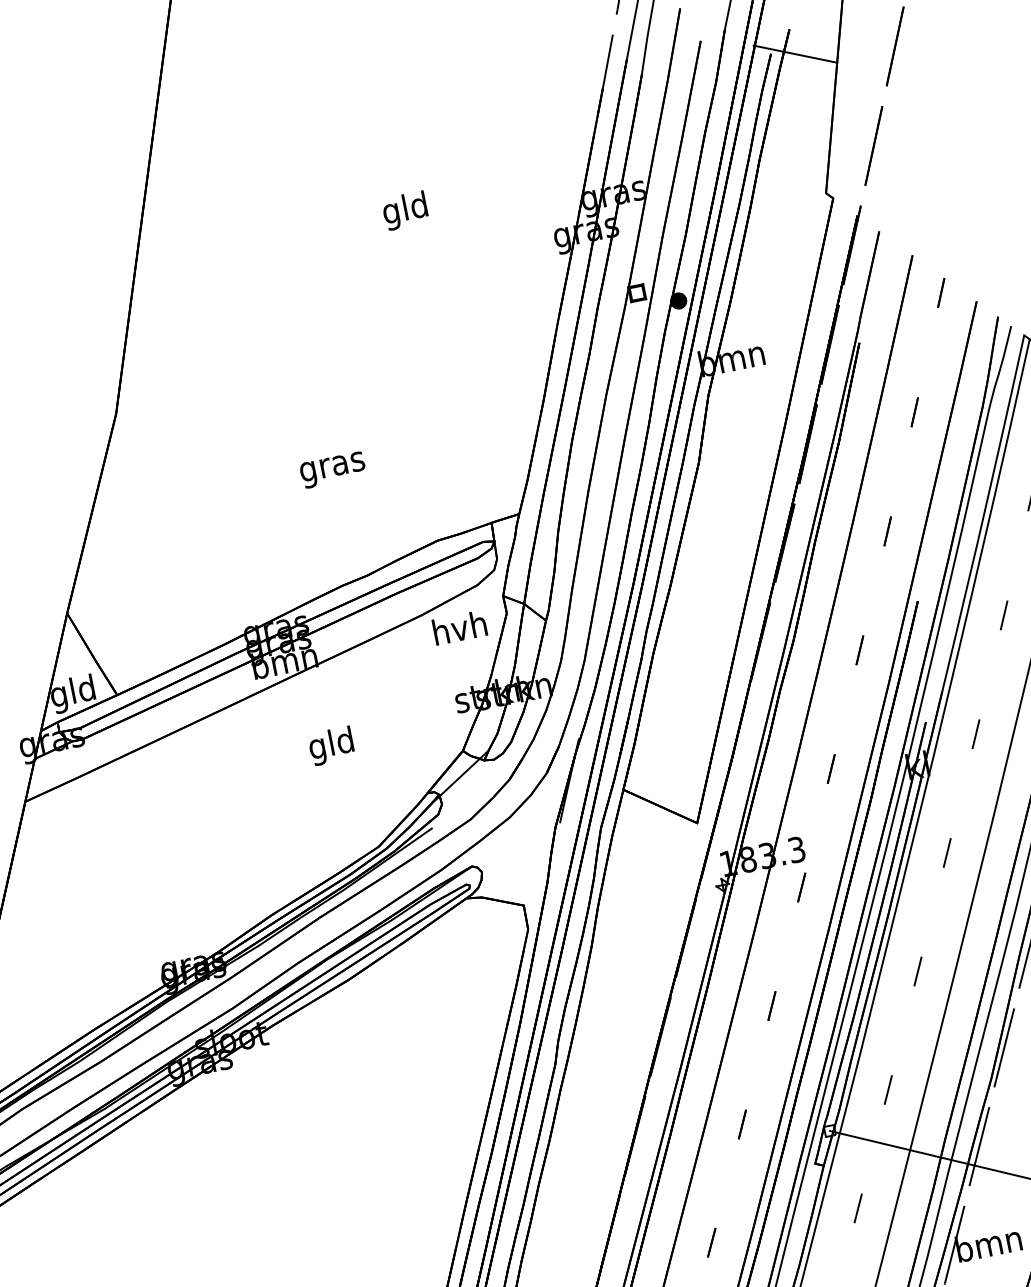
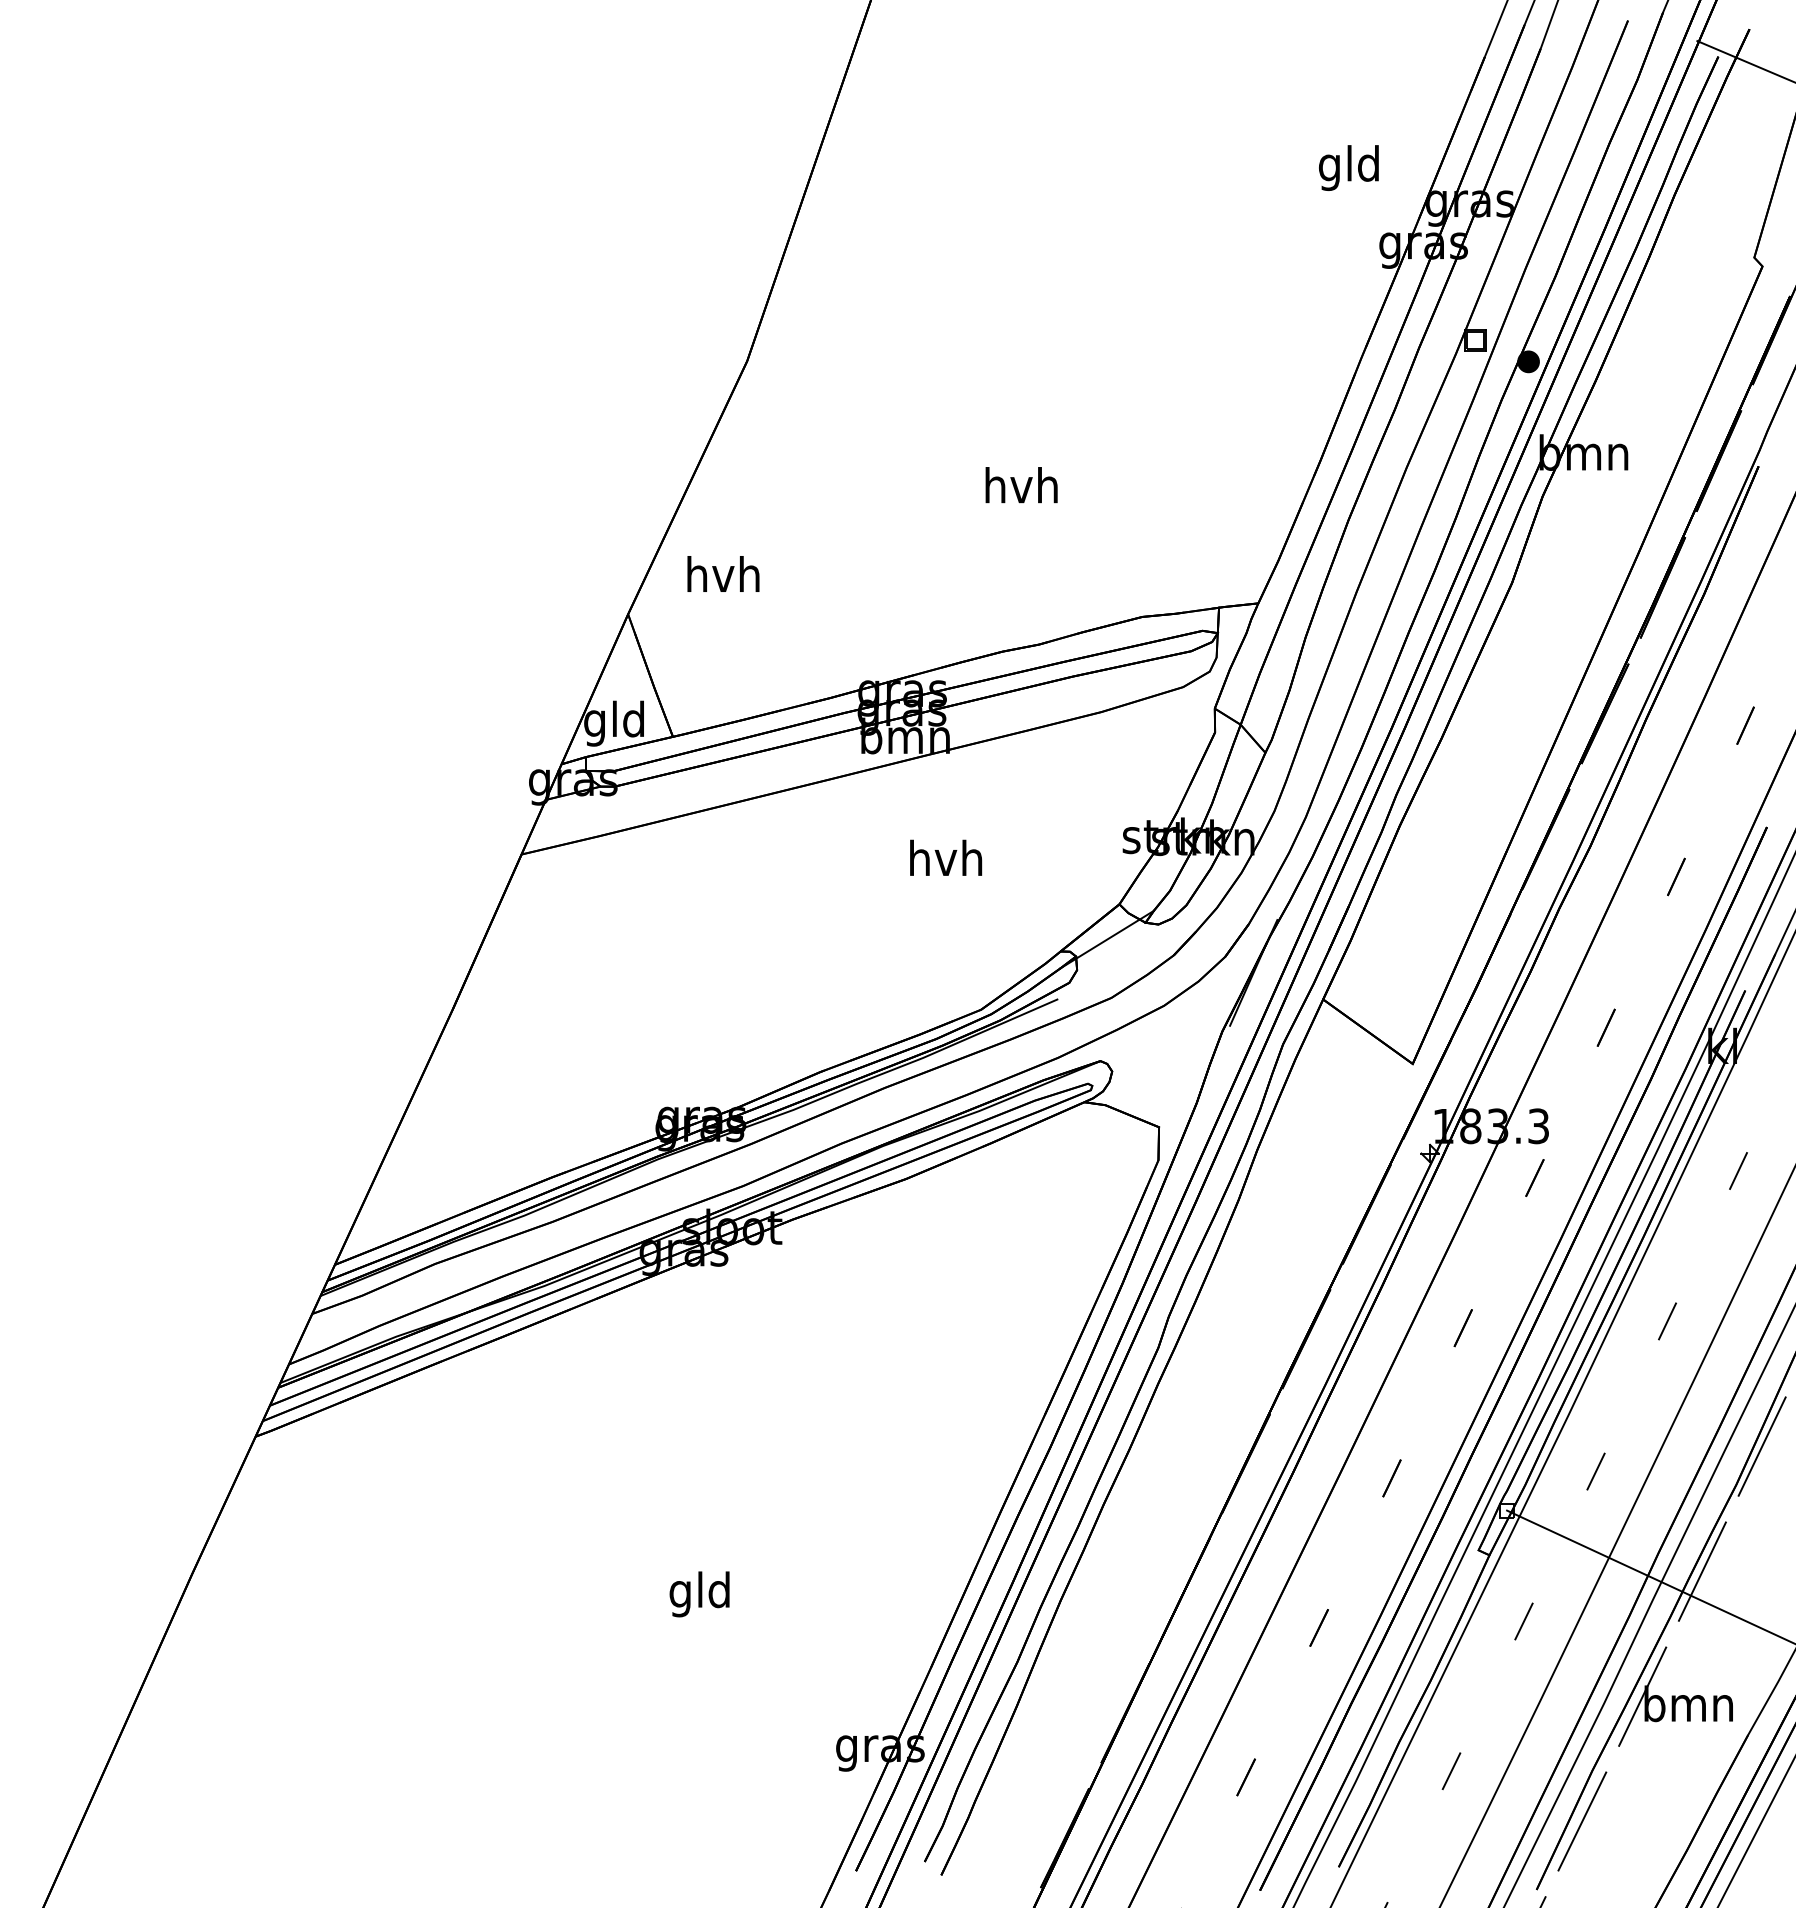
text: (404, 210) -> (1348, 167), moved
text: (332, 466) -> (1021, 489), gras -> hvh
text: (459, 627) -> (723, 573), moved
text: (332, 745) -> (946, 862), gld -> hvh

